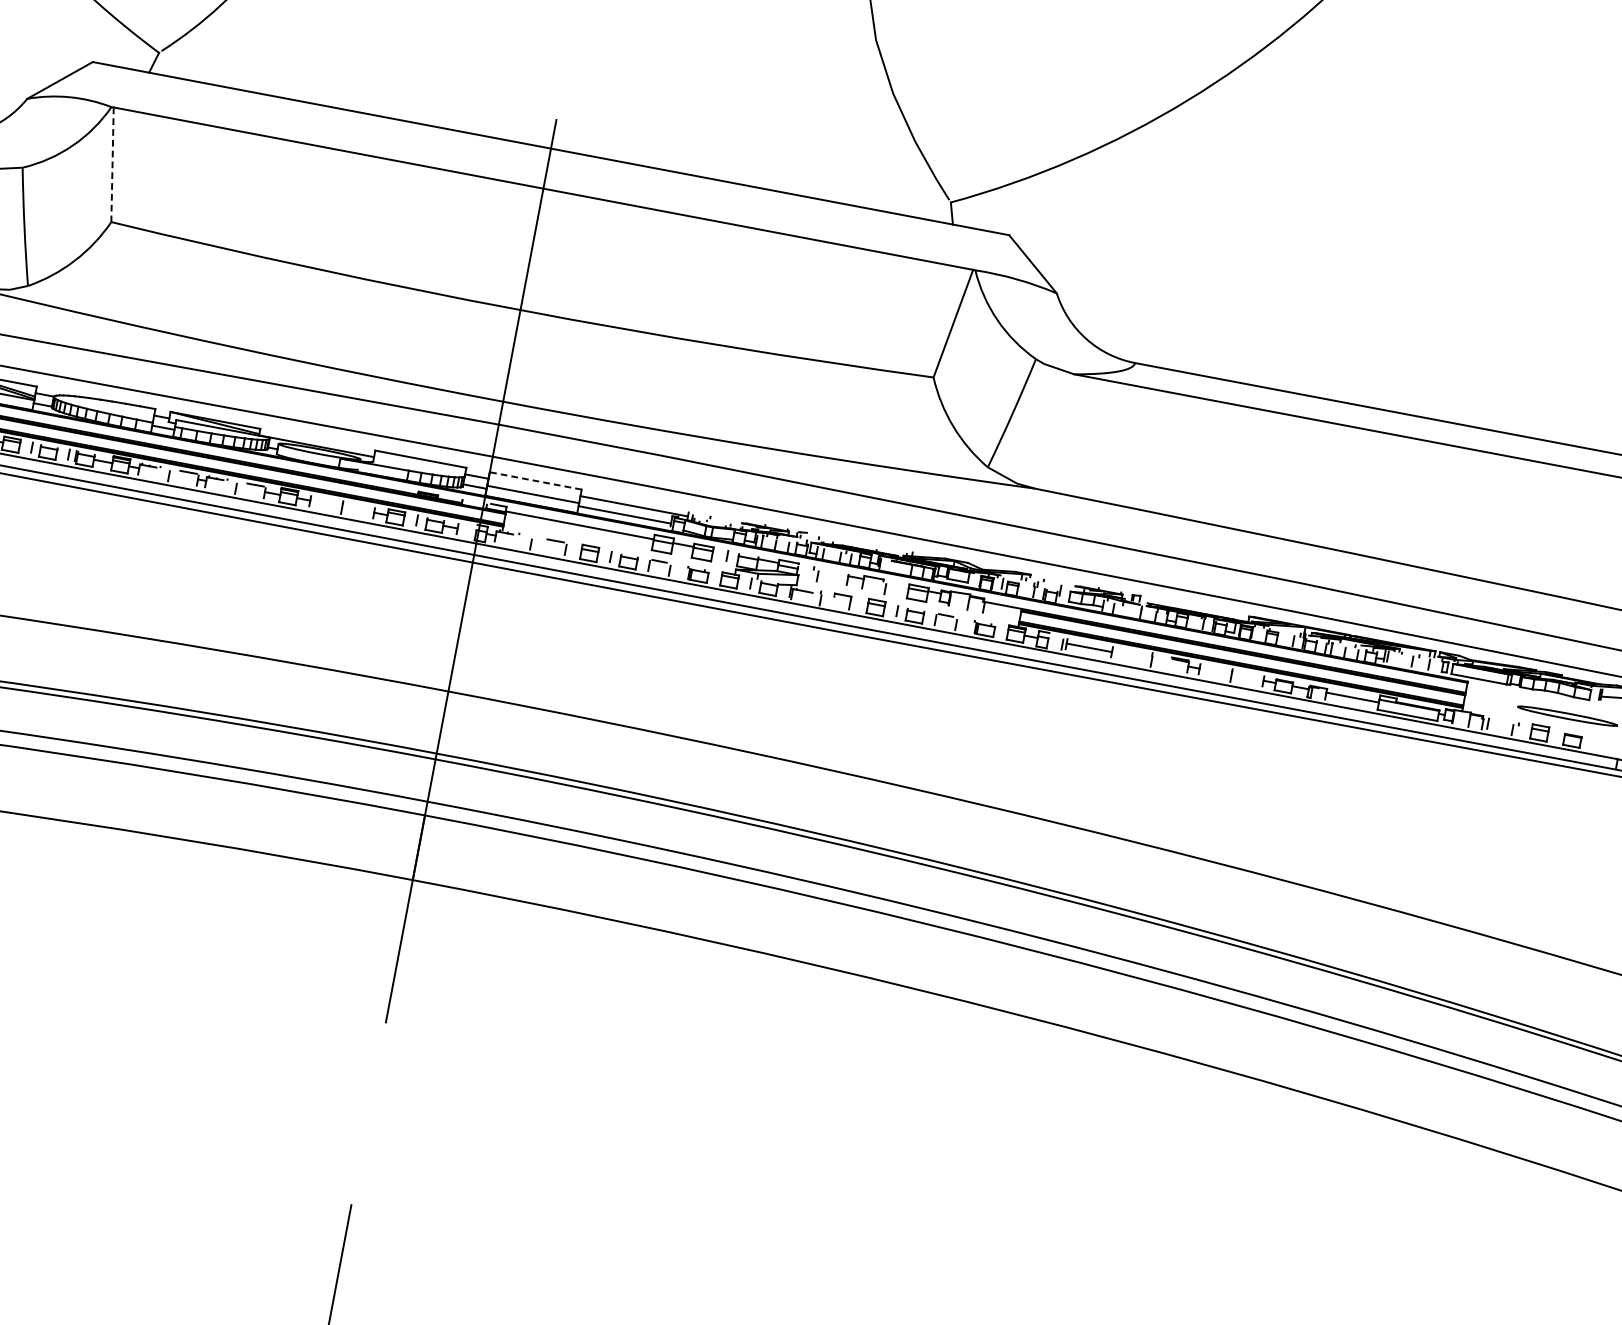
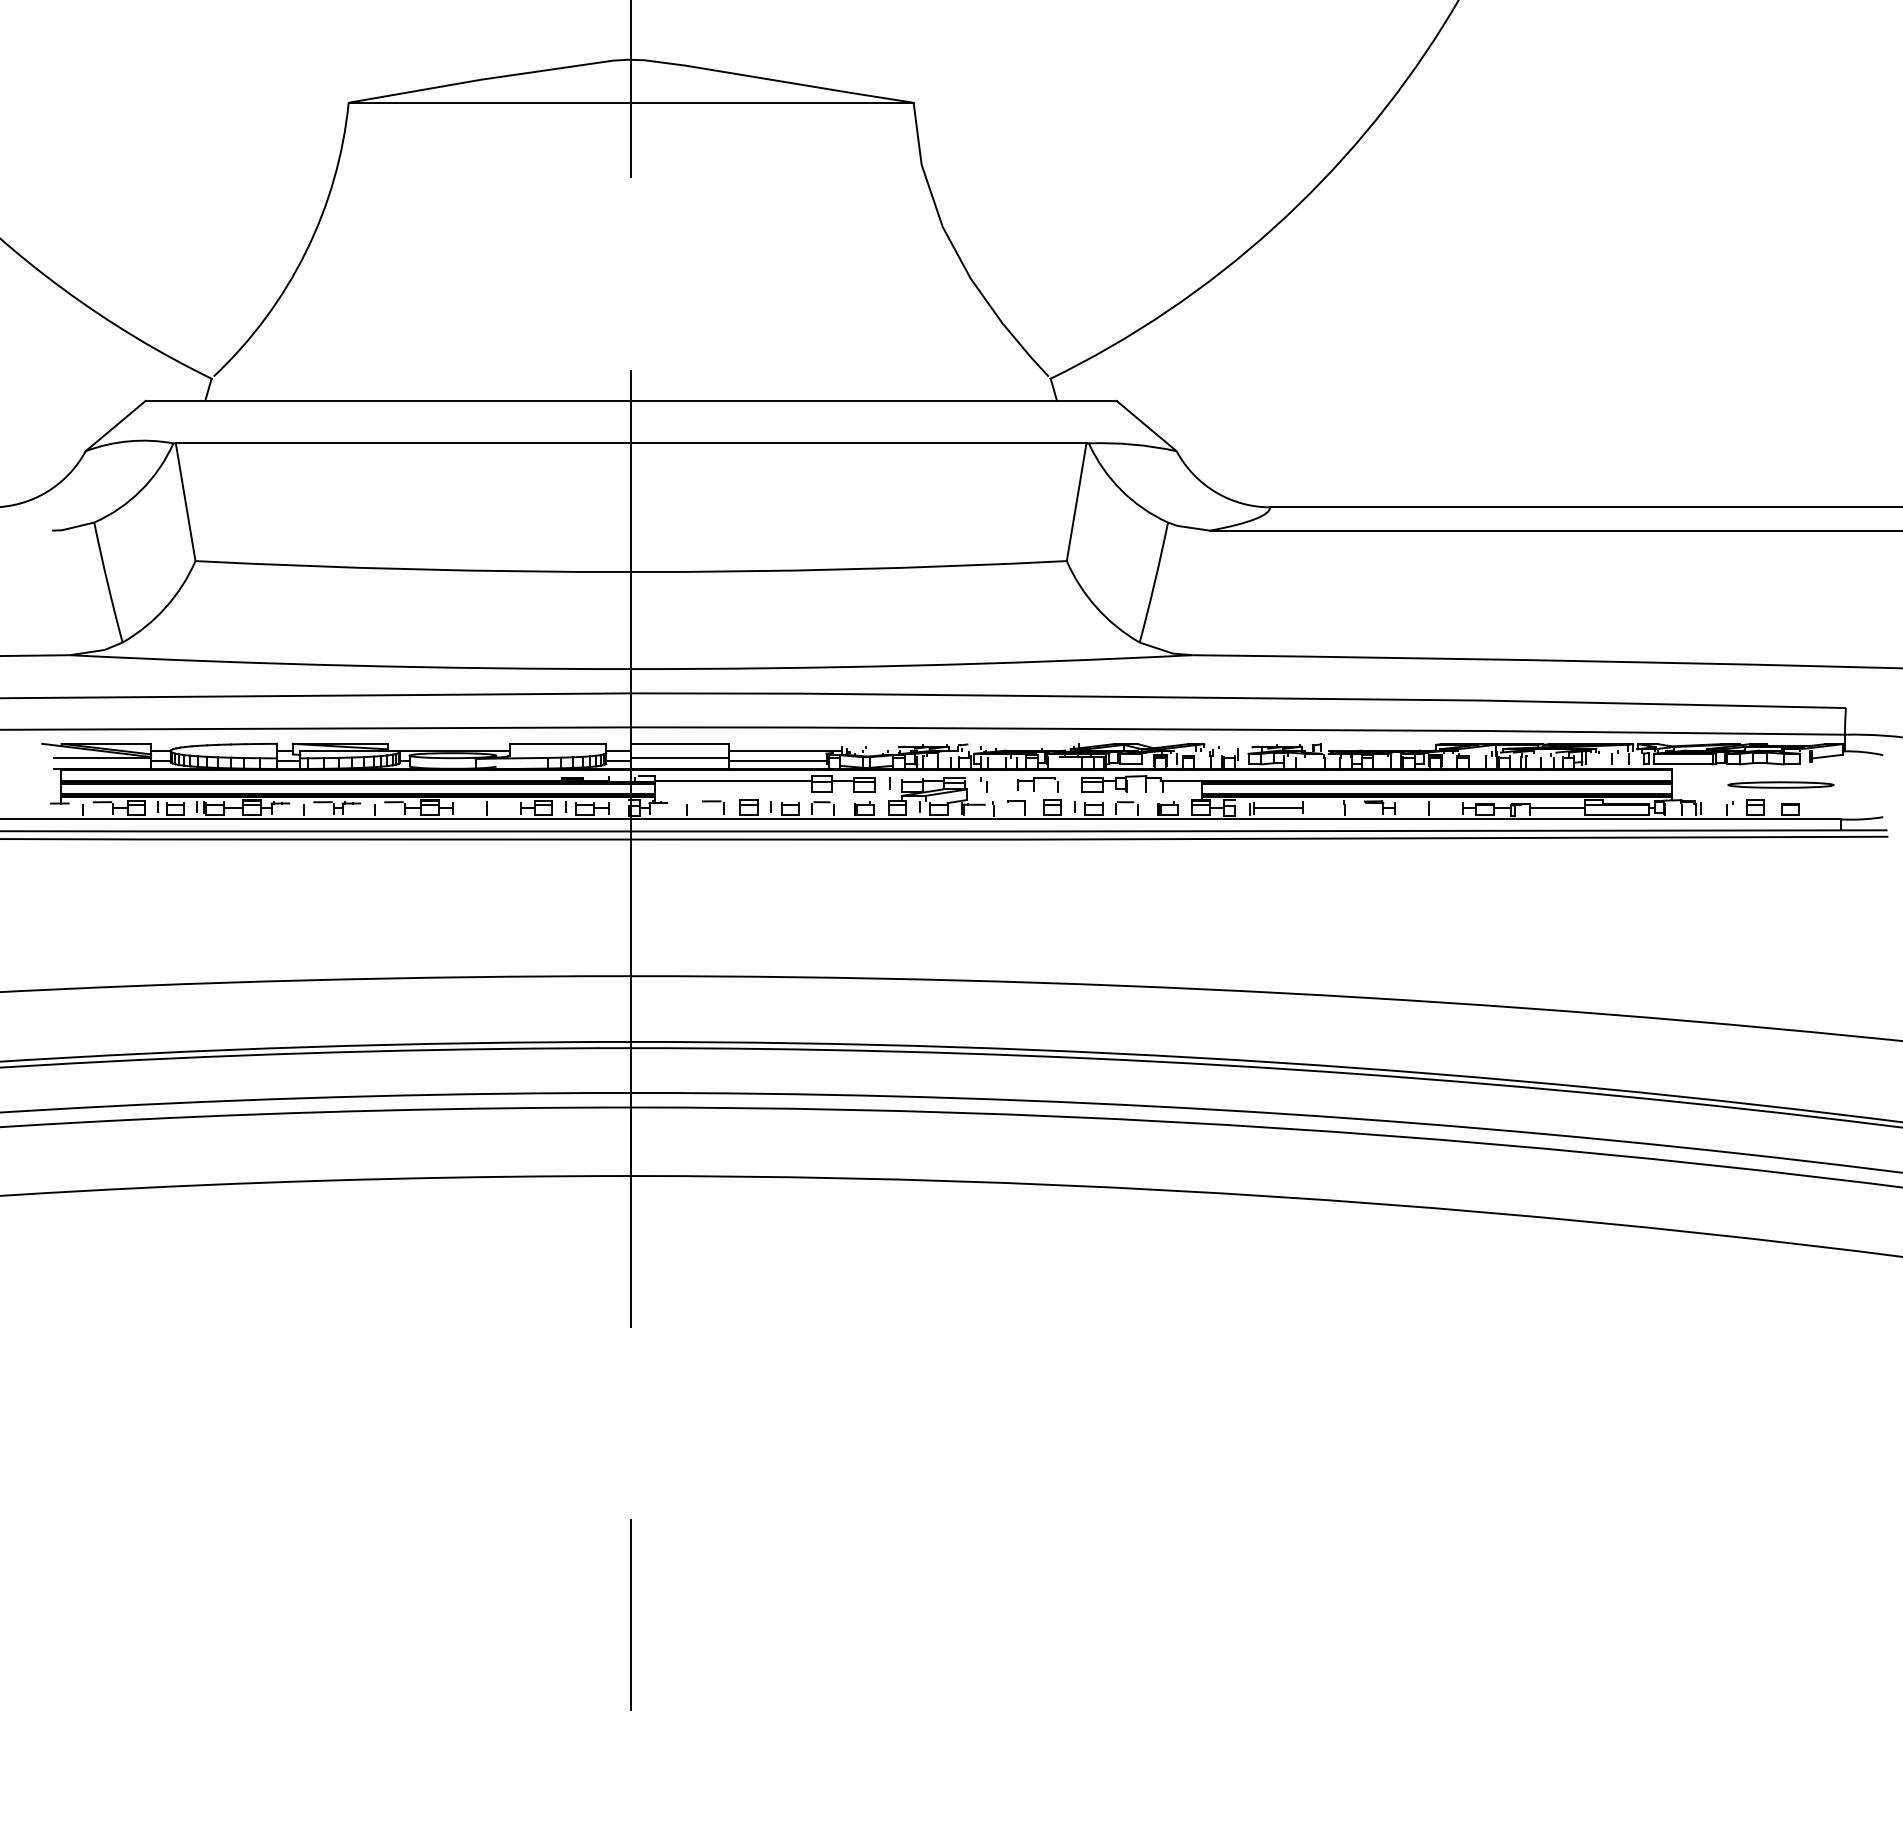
line: (112, 165) -> (185, 502), dashed -> solid
line: (535, 480) -> (679, 743), dashed -> solid

